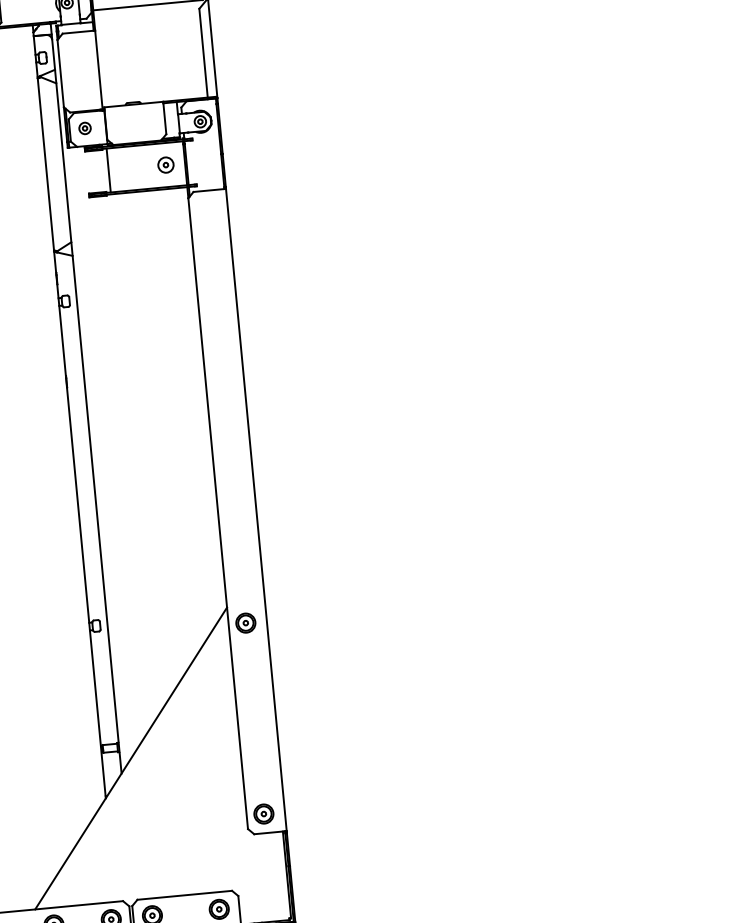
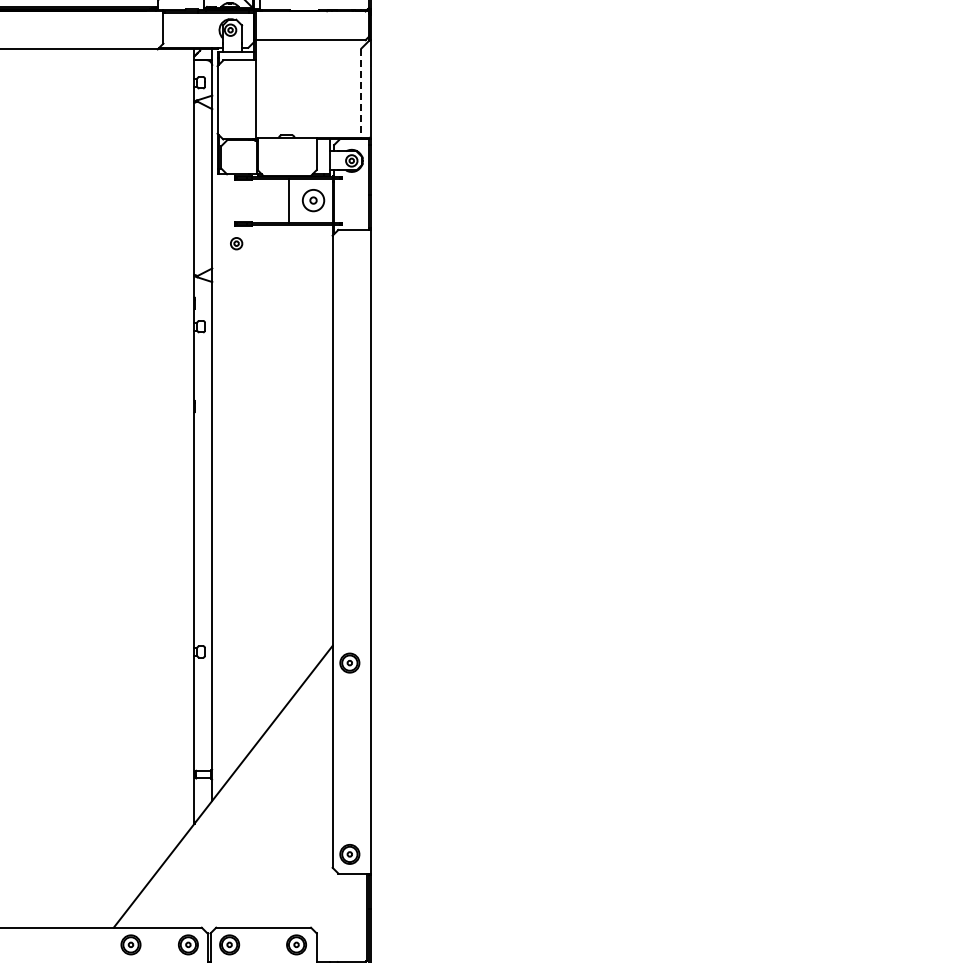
line: (203, 53) -> (361, 93), solid -> dashed
part: (84, 128) -> (236, 243), moved
part: (165, 164) -> (313, 200), size x1.4
line: (109, 170) -> (289, 200), moved

